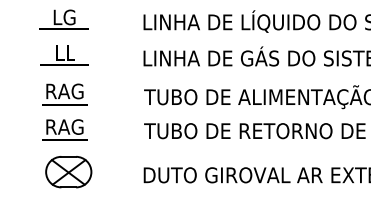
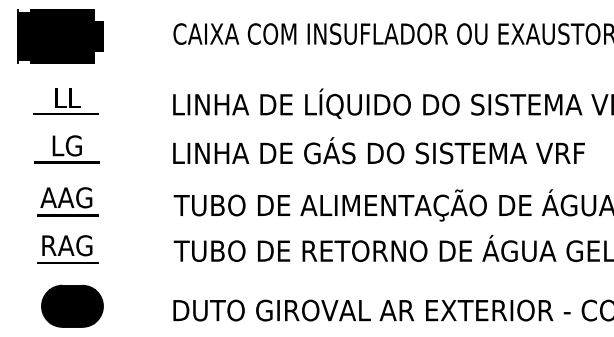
text: (64, 16) -> (66, 97), LG -> LL
text: (64, 52) -> (66, 145), LL -> LG
text: (64, 91) -> (66, 197), RAG -> AAG
fill: (68, 171) -> (72, 305), added

